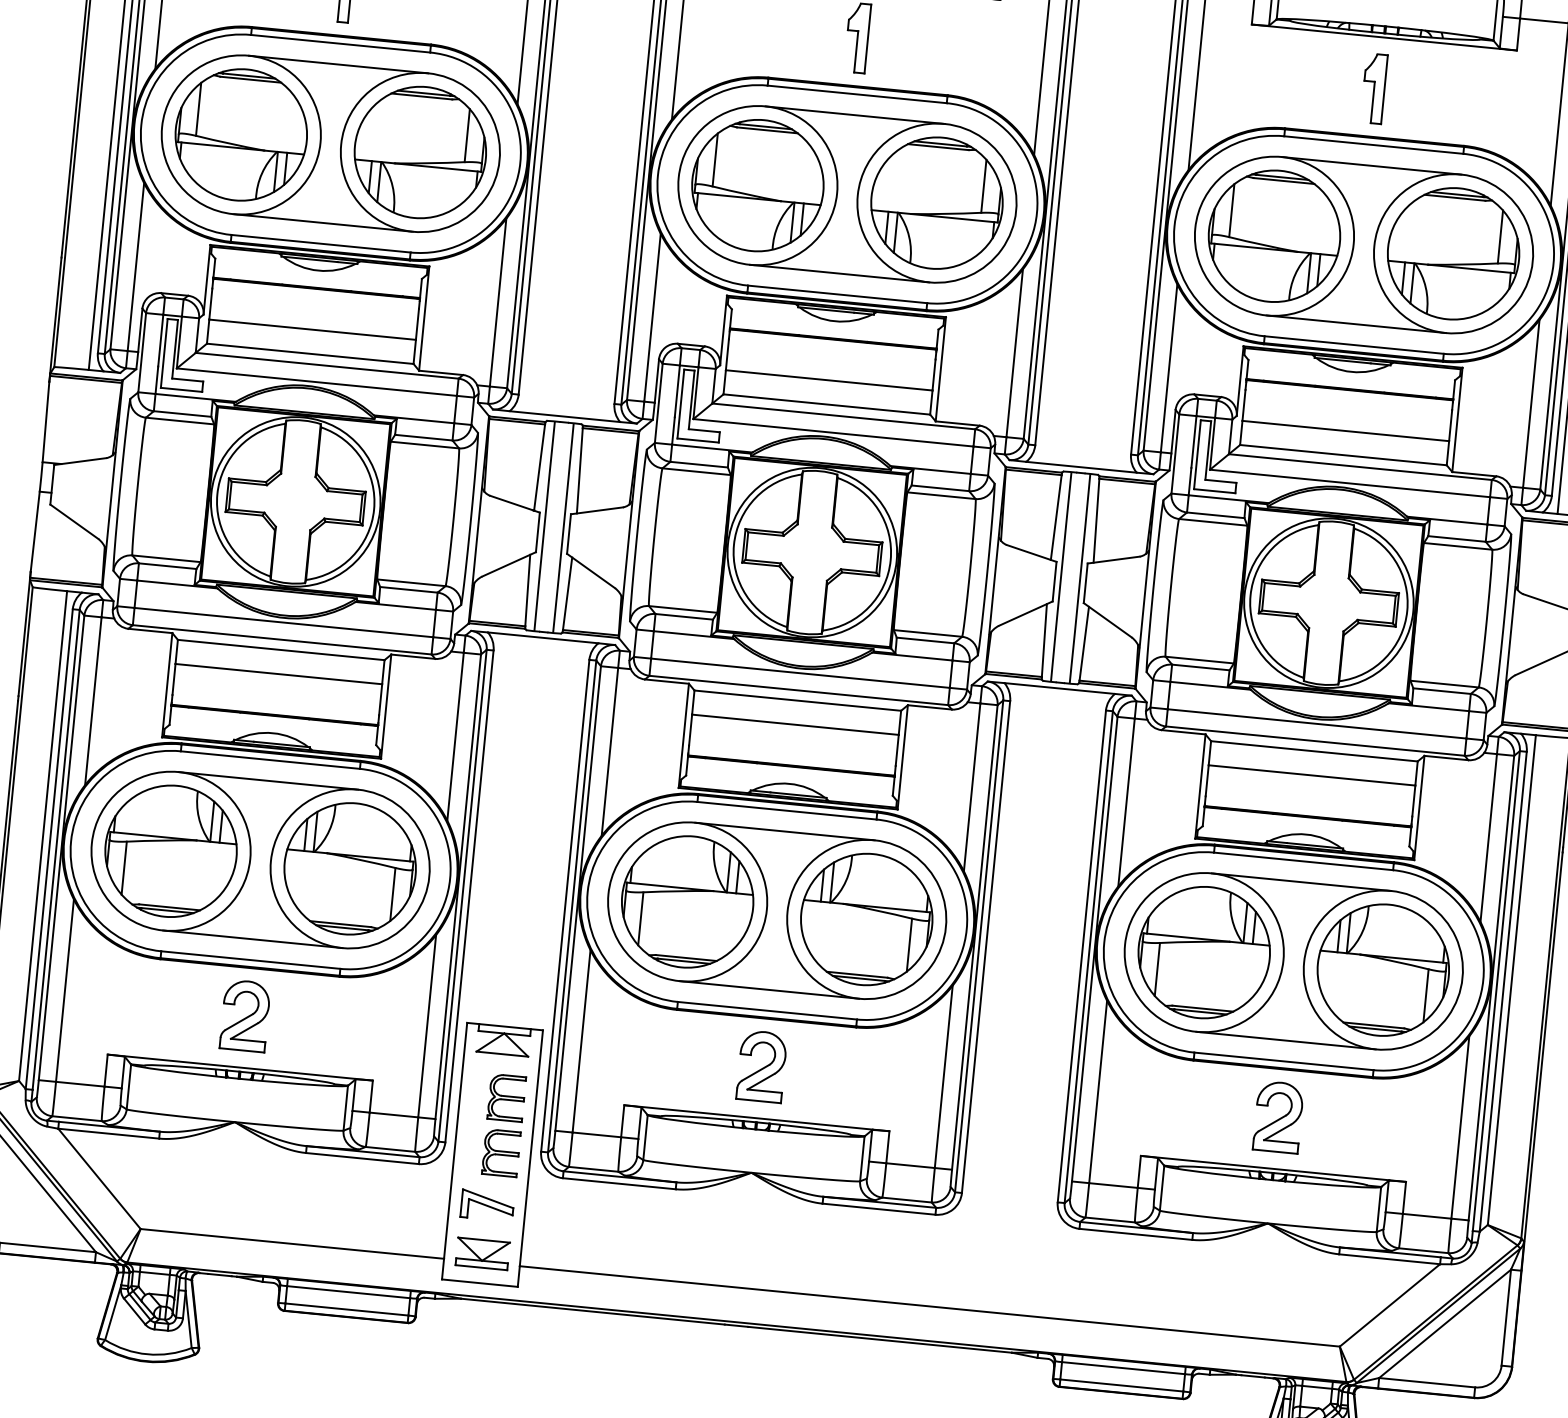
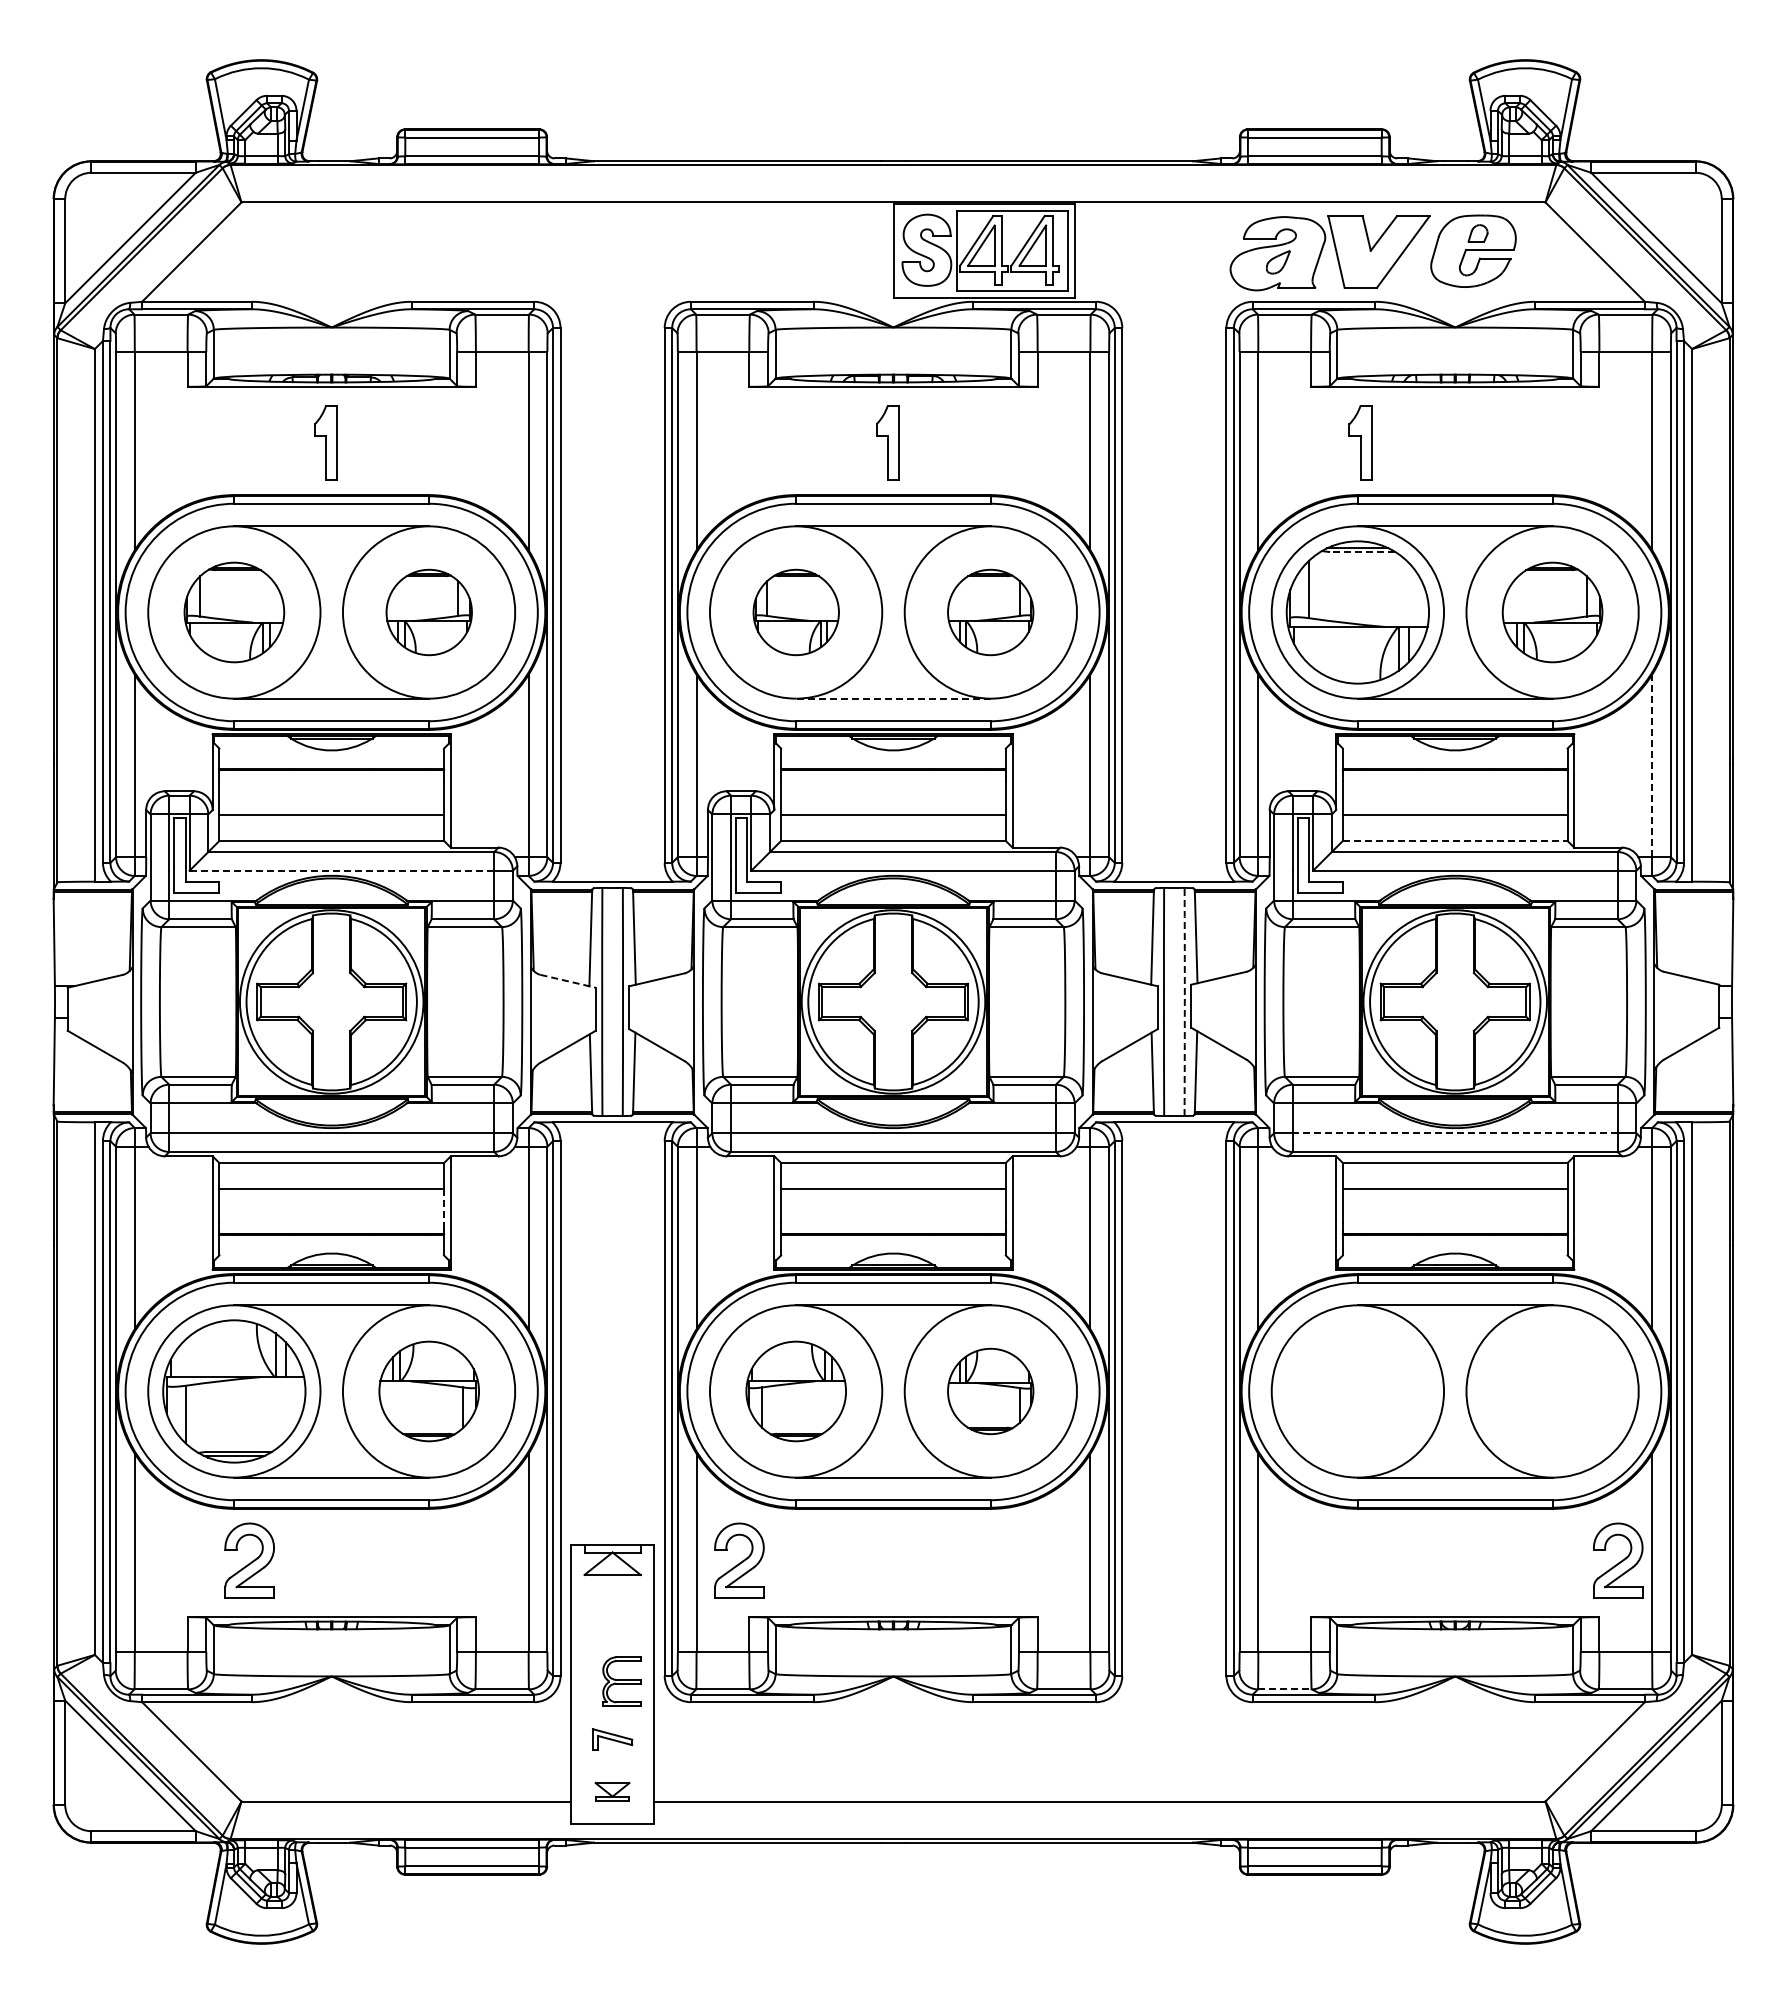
part: (1374, 88) -> (1360, 442), moved
part: (241, 134) -> (234, 612), size x0.7
part: (420, 152) -> (429, 612), size x0.6
line: (1283, 181) -> (1361, 552), solid -> dashed
part: (758, 185) -> (796, 612), size x0.6
part: (936, 203) -> (990, 612), size x0.6
part: (1453, 253) -> (1552, 612), size x0.7
line: (839, 273) -> (893, 698), solid -> dashed
line: (317, 381) -> (342, 870), solid -> dashed
line: (1531, 403) -> (1652, 765), solid -> dashed
line: (1343, 454) -> (1455, 840), solid -> dashed
line: (515, 504) -> (568, 981), solid -> dashed
arc: (1079, 579) -> (1184, 1002), solid -> dashed
line: (381, 700) -> (444, 1206), solid -> dashed
line: (1316, 724) -> (1454, 1133), solid -> dashed
part: (350, 868) -> (429, 1391), size x0.7
part: (688, 902) -> (796, 1391), size x0.7
part: (866, 919) -> (990, 1391), size x0.6
part: (1203, 952) -> (1357, 1391), removed
part: (1383, 970) -> (1552, 1391), removed
part: (245, 1015) -> (249, 1560), moved
part: (761, 1066) -> (739, 1560), moved
part: (506, 1097) -> (621, 1621), removed
part: (1278, 1116) -> (1618, 1560), moved
part: (487, 1205) -> (612, 1739), size x0.7
line: (1109, 1220) -> (1284, 1689), solid -> dashed
part: (482, 1253) -> (612, 1791), size x0.6

